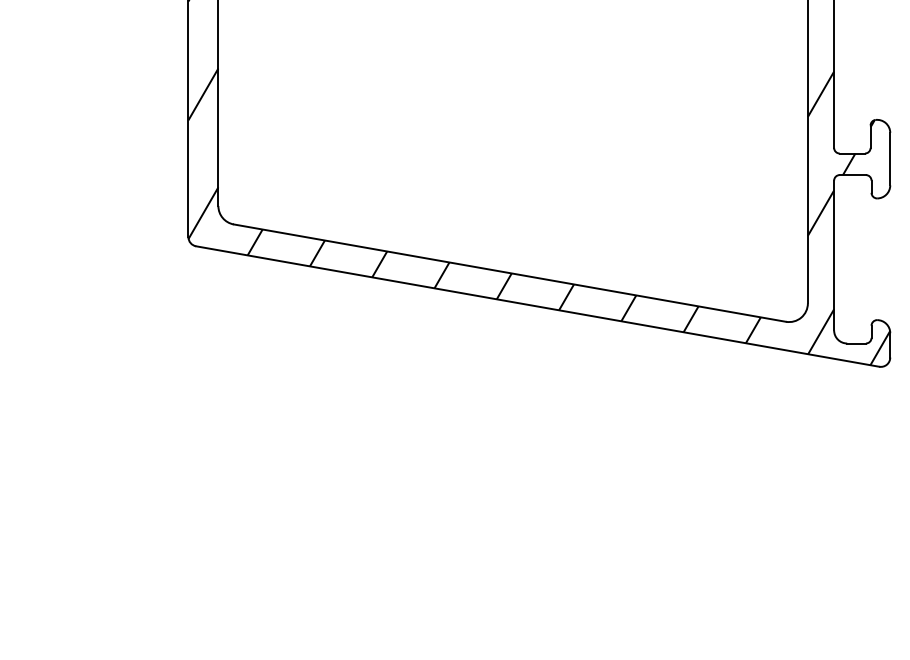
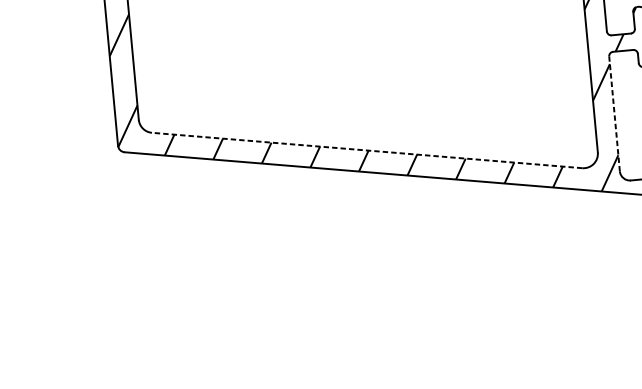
line: (834, 255) -> (614, 113), solid -> dashed
line: (509, 273) -> (366, 150), solid -> dashed

